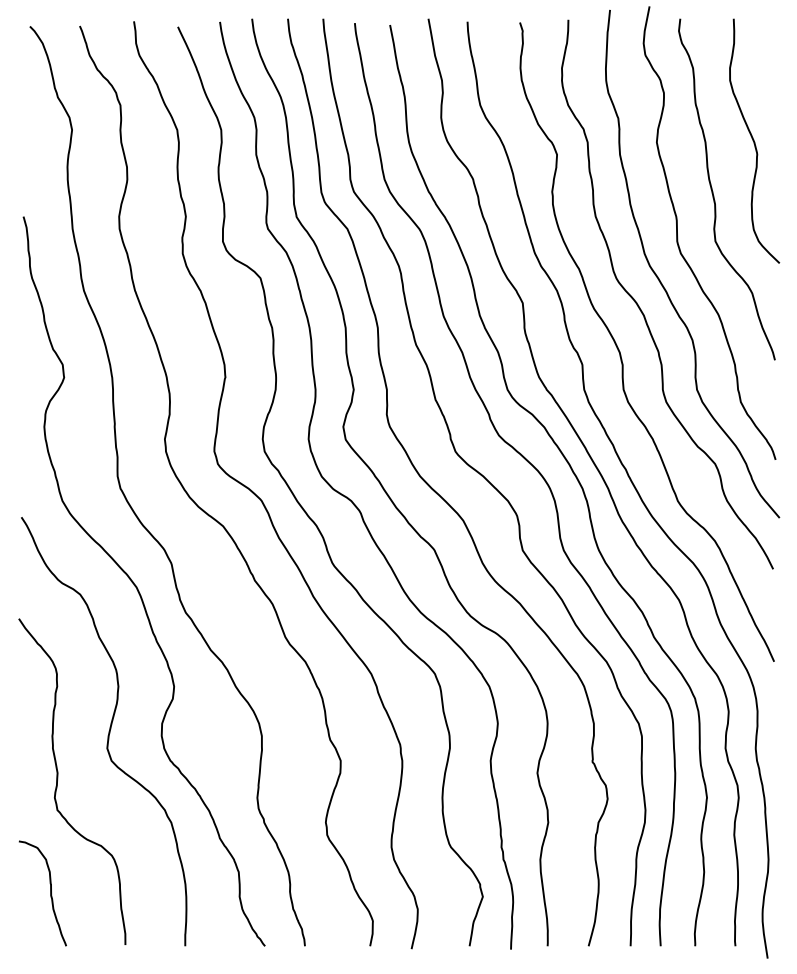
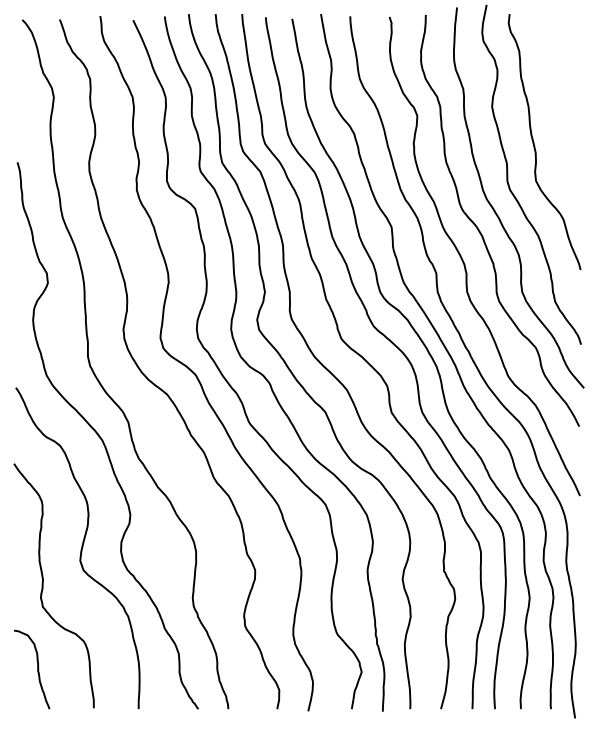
curve: (754, 140) -> (565, 105), removed

